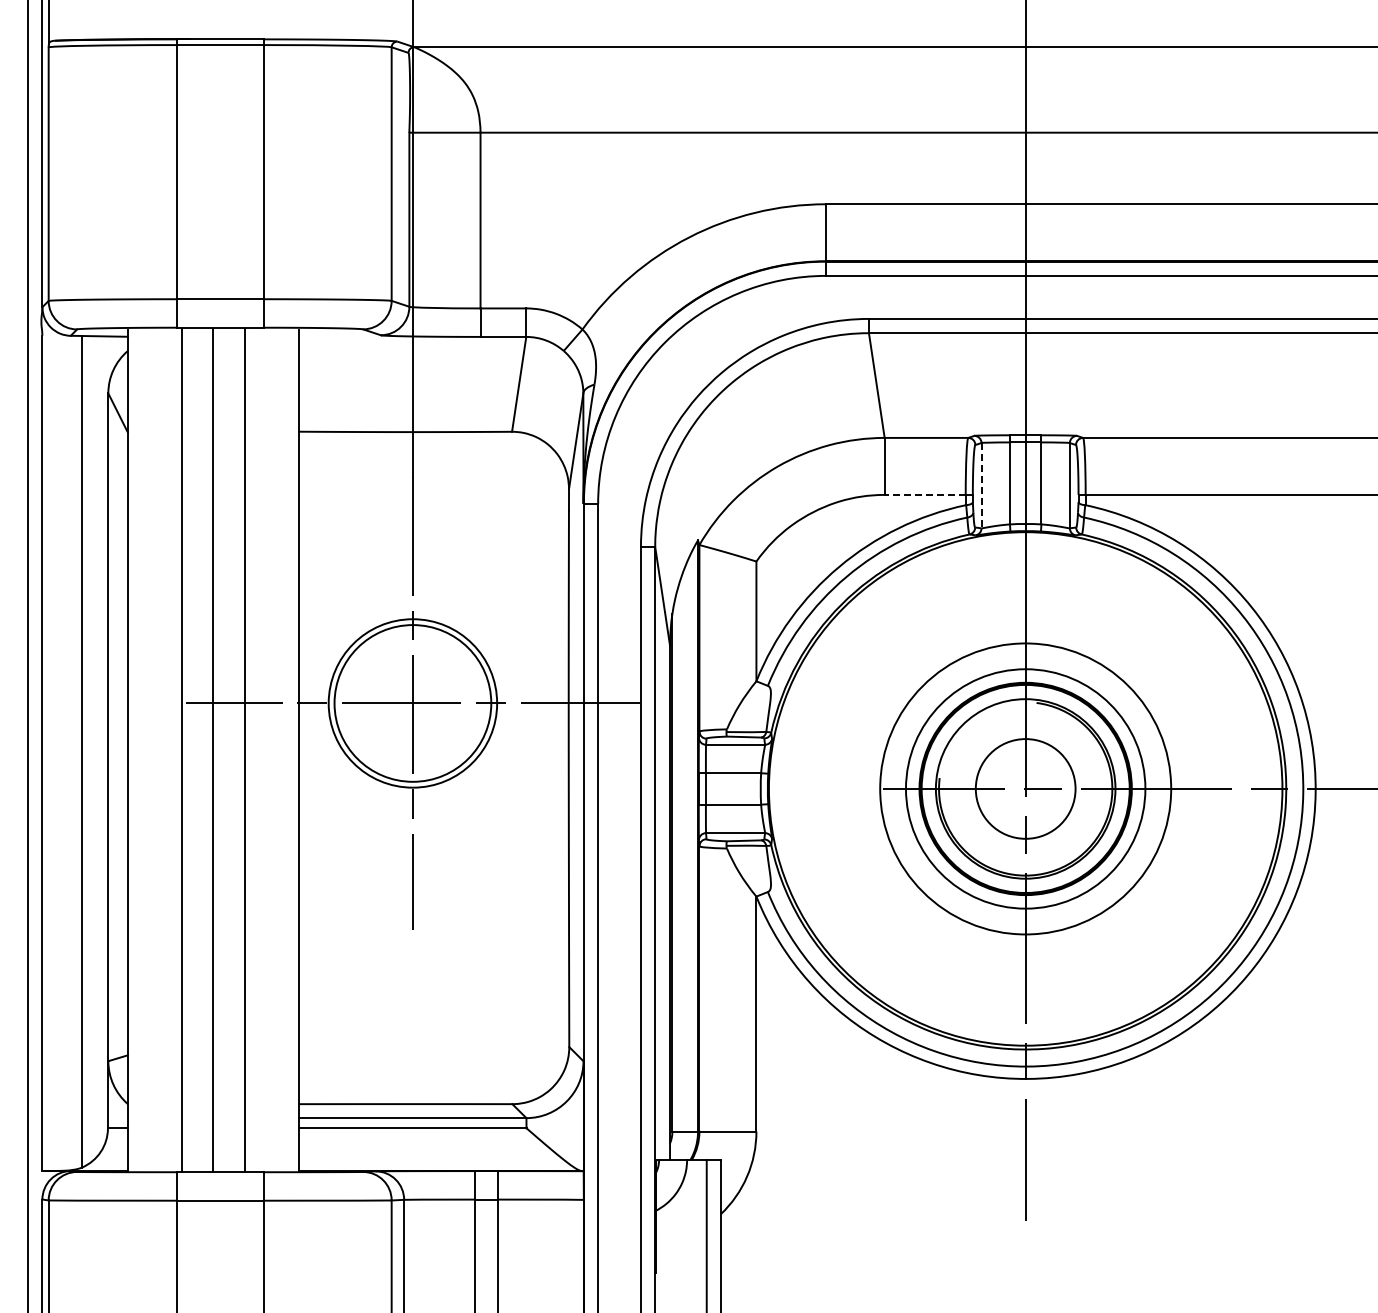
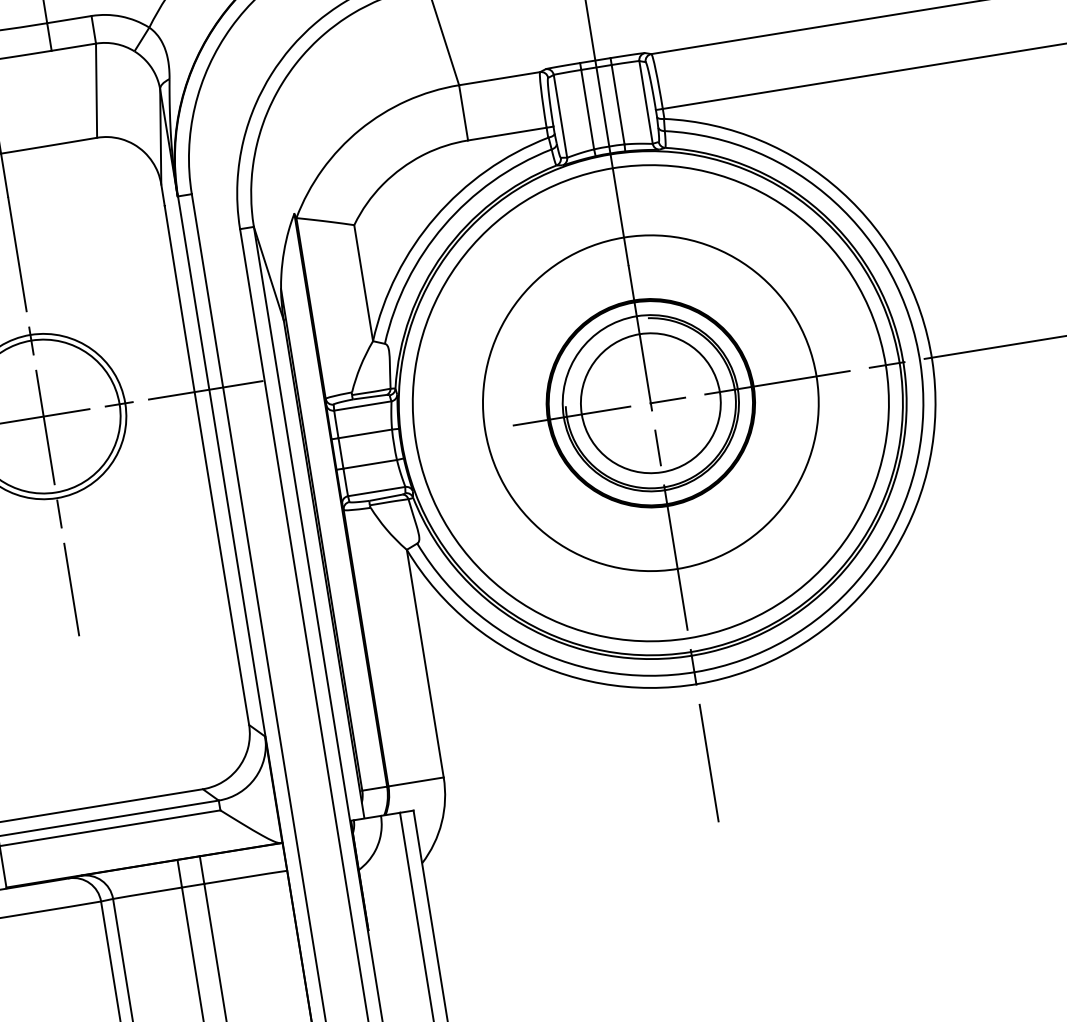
line: (981, 485) -> (560, 116), dashed -> solid
line: (925, 494) -> (507, 133), dashed -> solid
circle: (1025, 788) -> (650, 402), size x1.43
circle: (1025, 788) -> (650, 402), size x1.43
circle: (1025, 788) -> (650, 402), size x1.67

